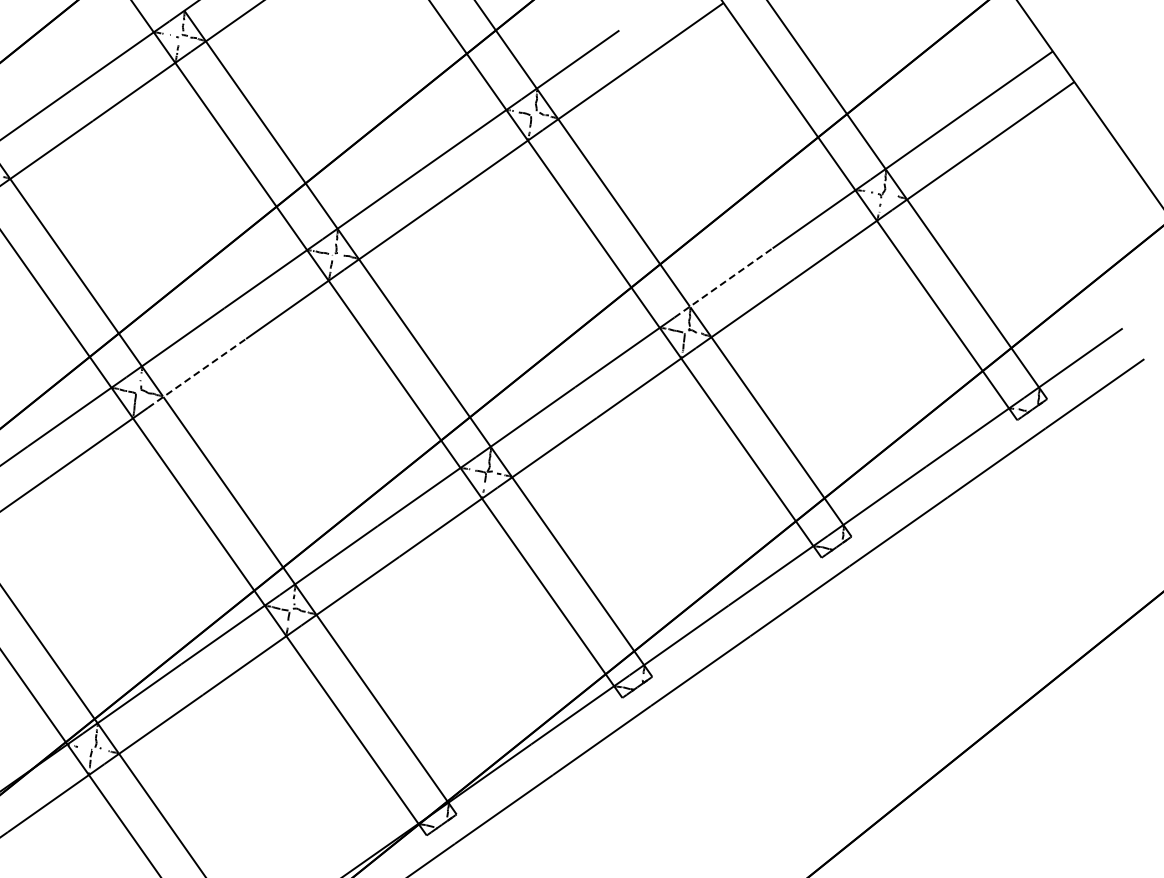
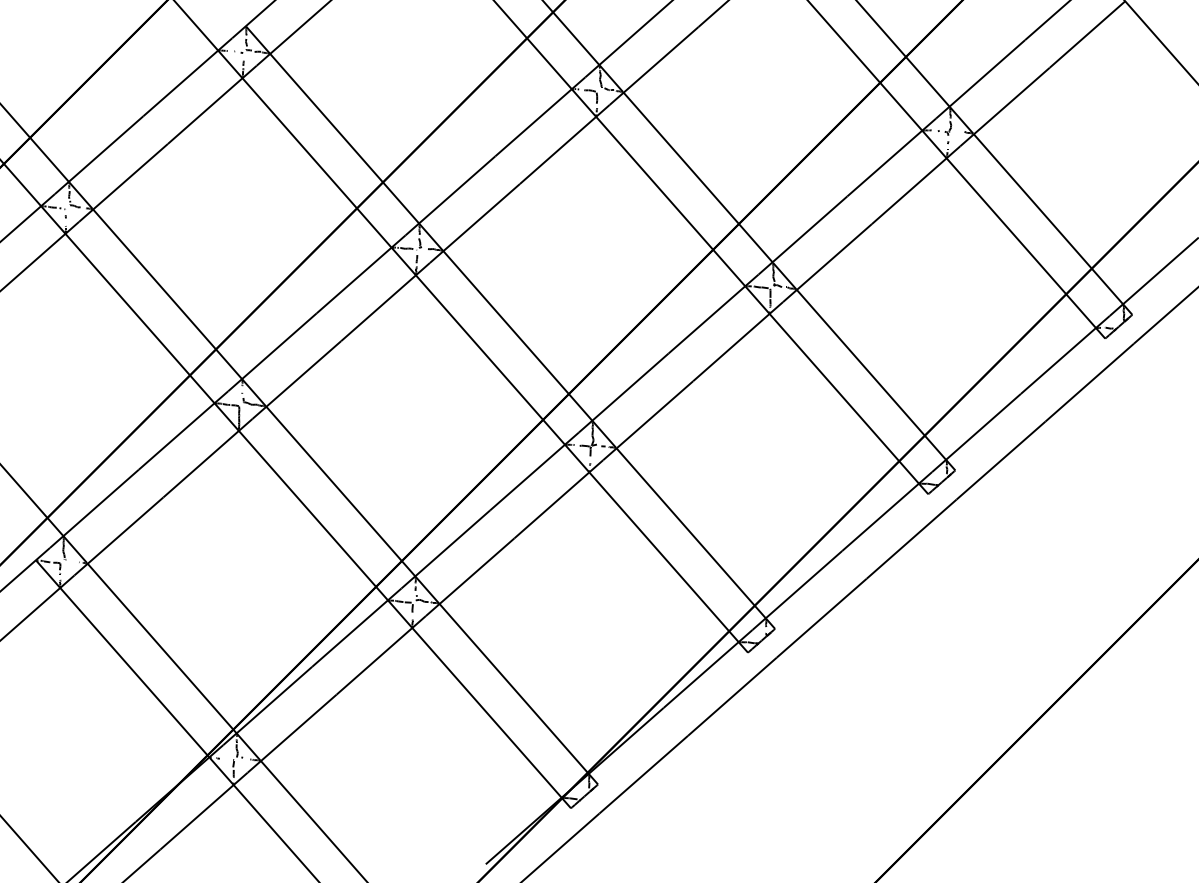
line: (724, 283) -> (803, 235), dashed -> solid
line: (197, 372) -> (297, 379), dashed -> solid

